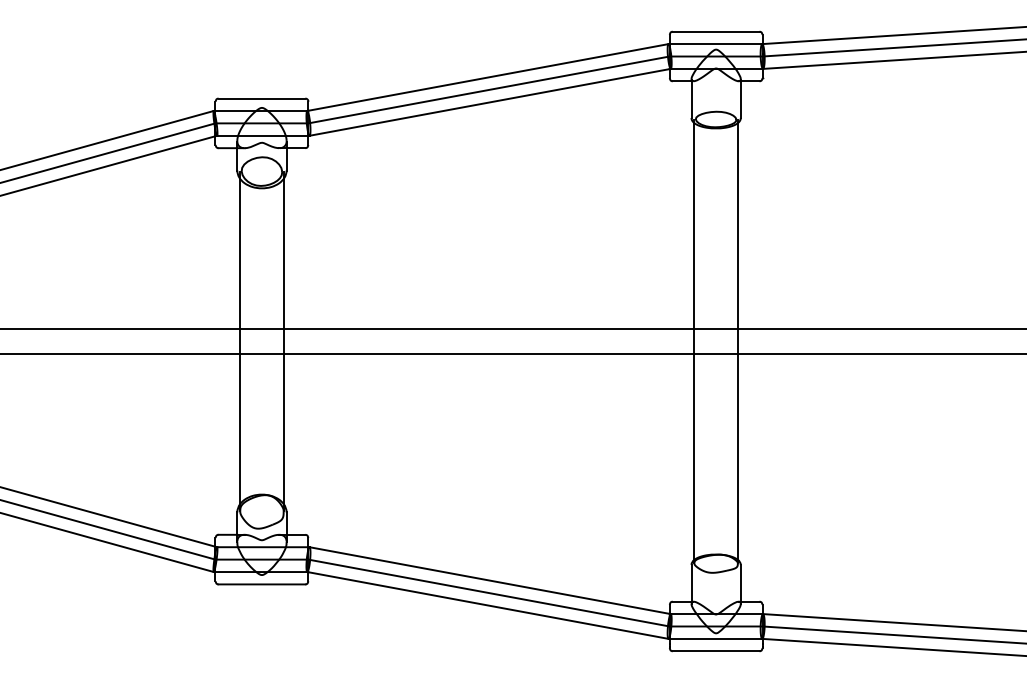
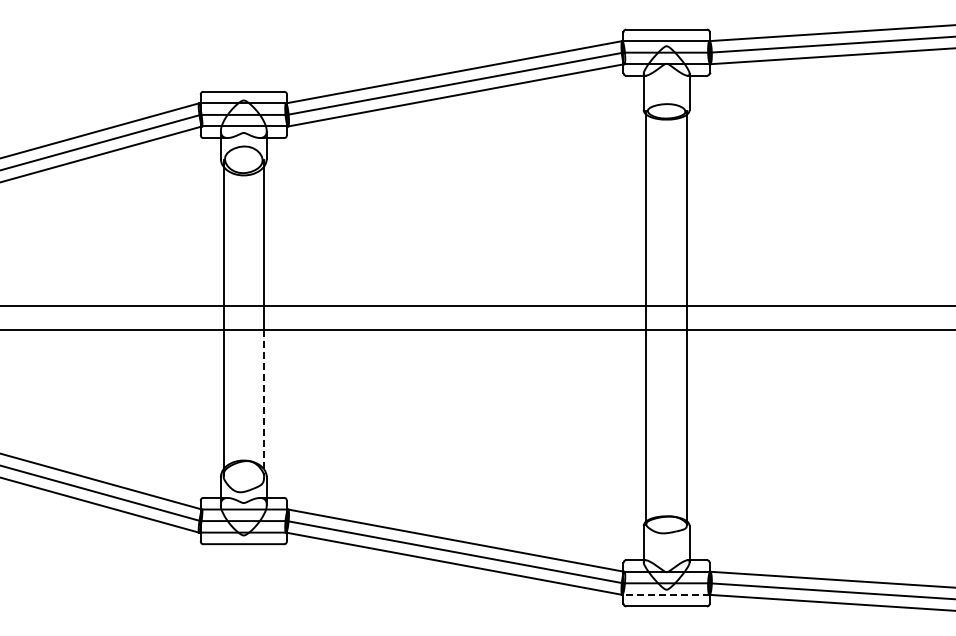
line: (284, 433) -> (264, 403), solid -> dashed
line: (714, 638) -> (665, 594), solid -> dashed

